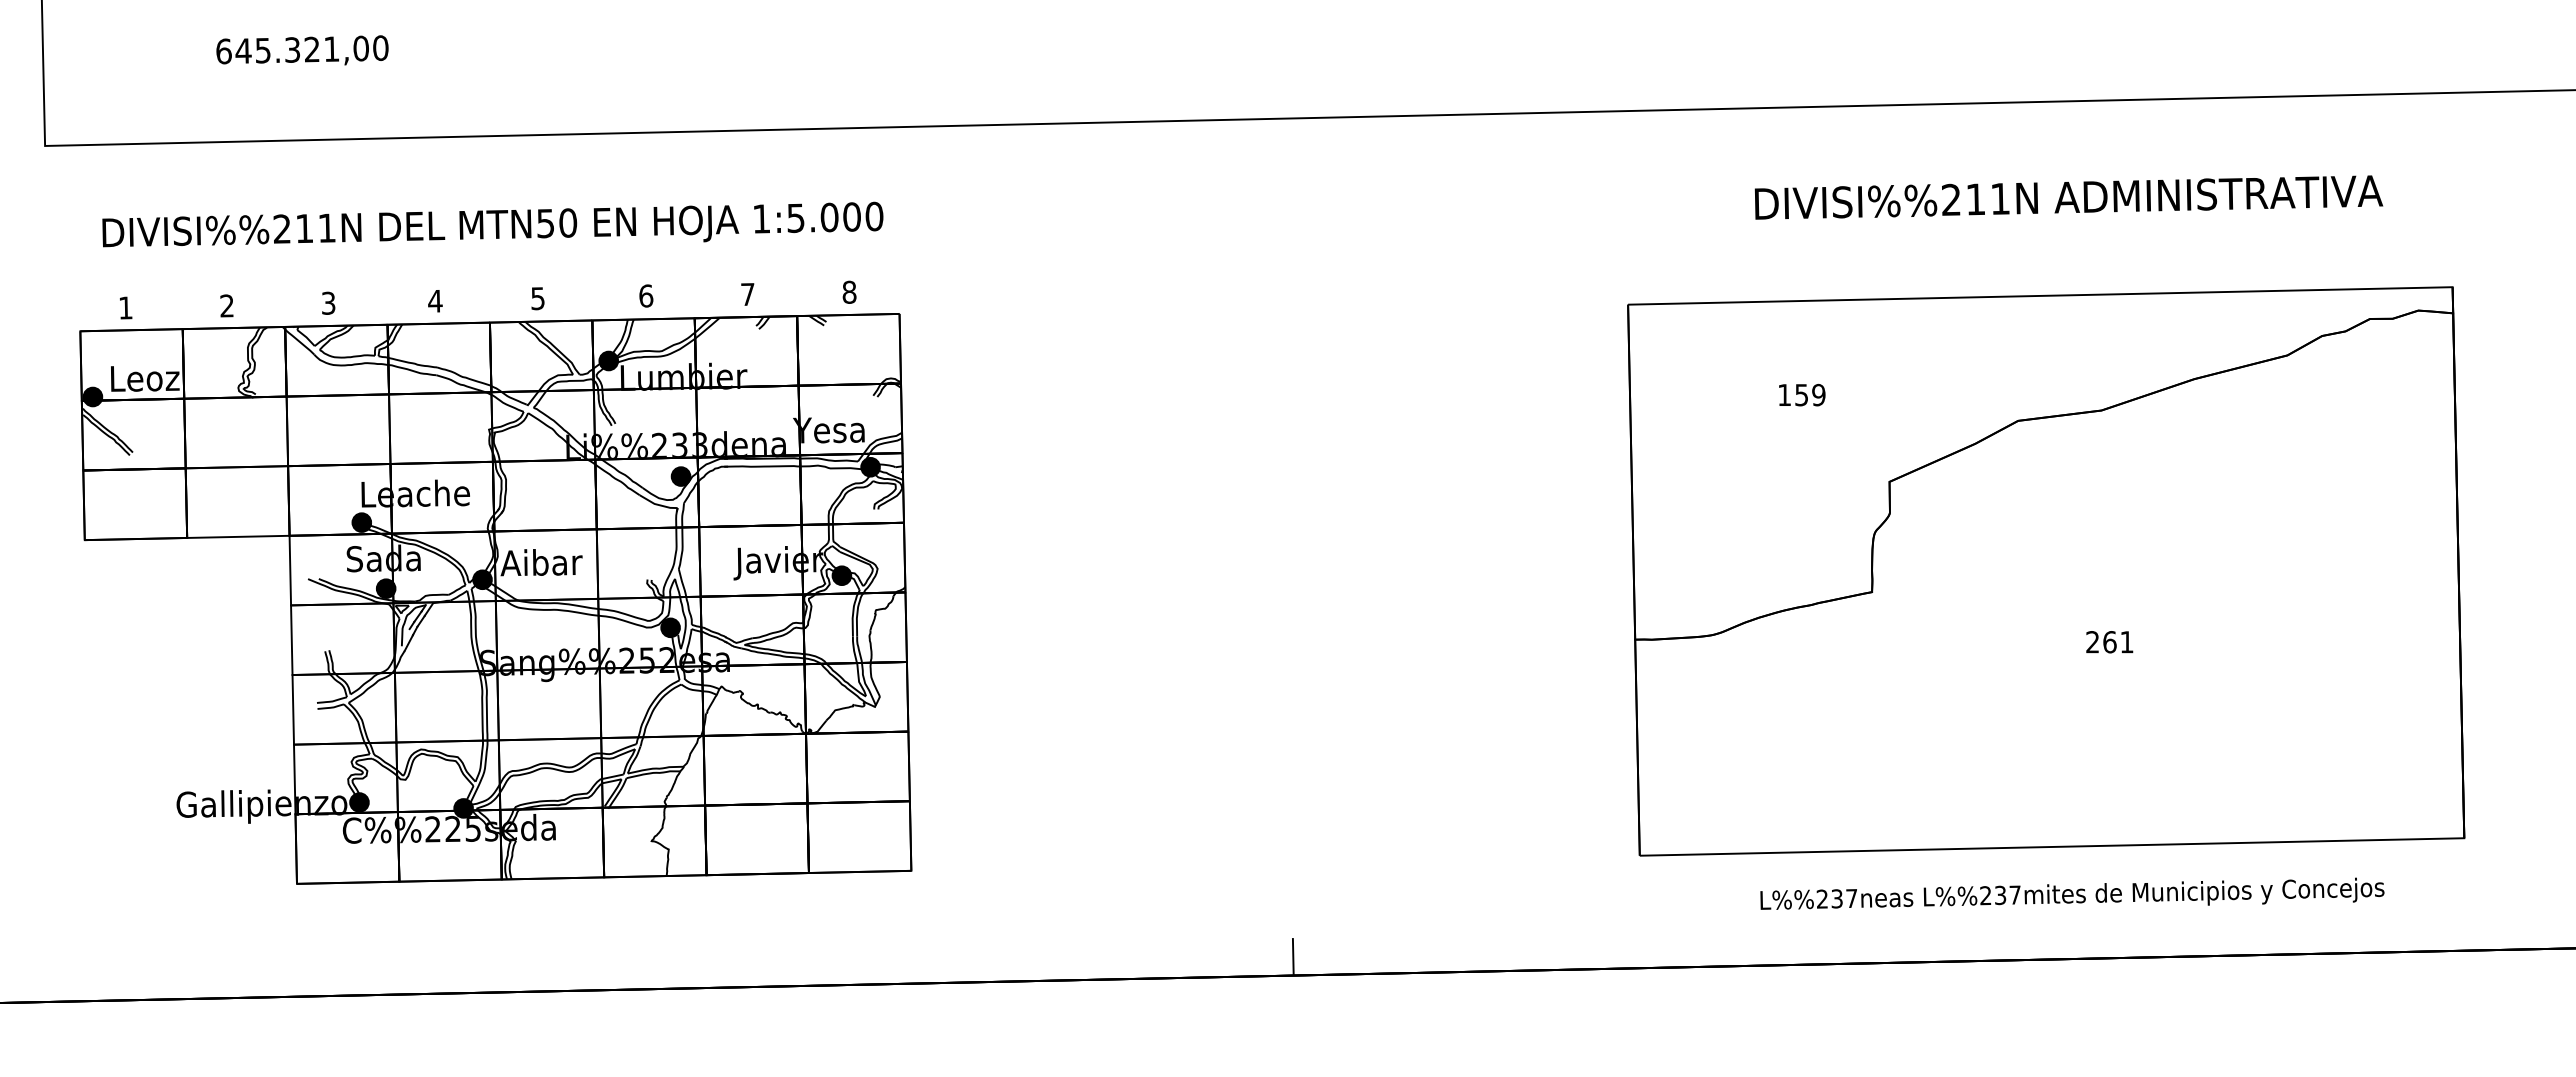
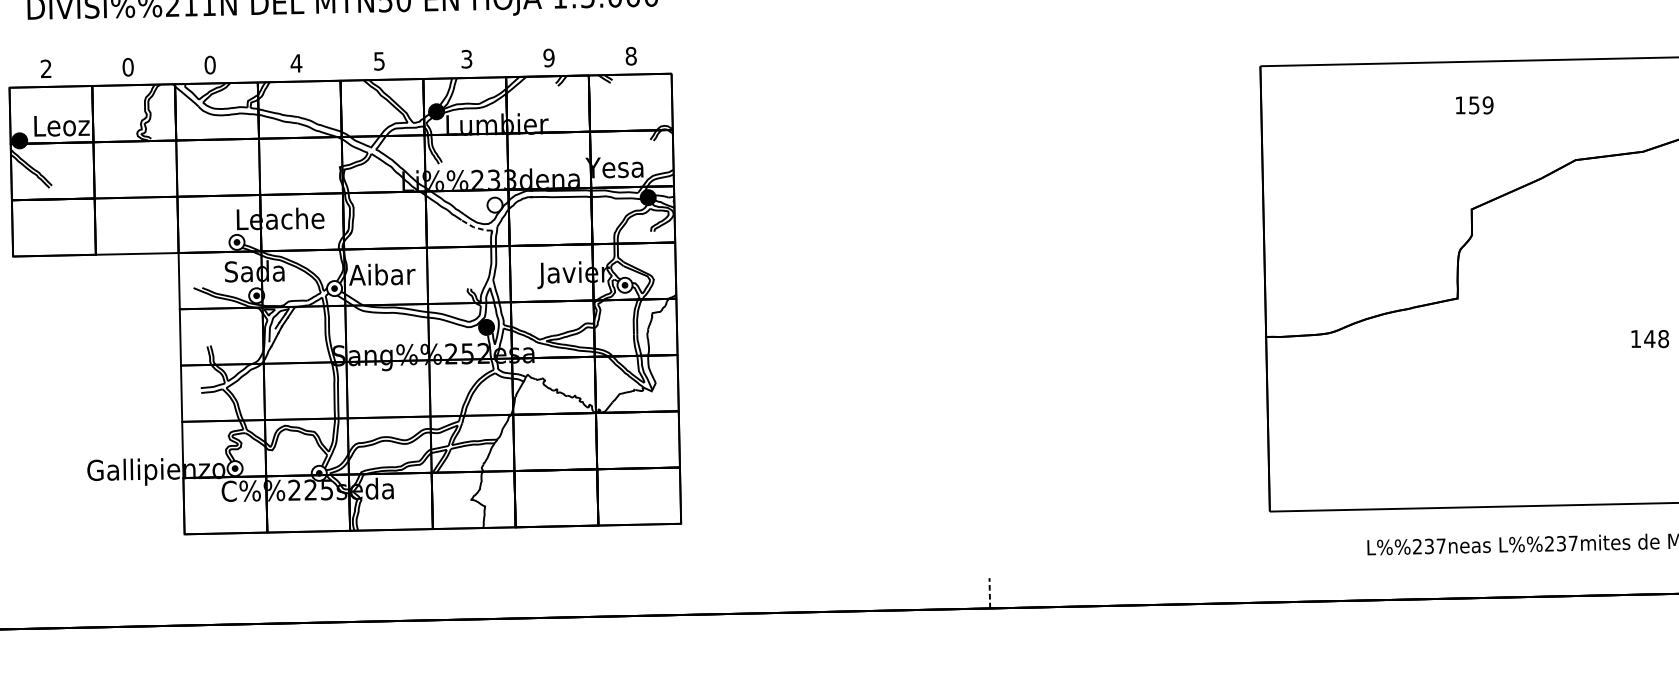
text: (747, 294) -> (548, 58), 7 -> 9
text: (646, 295) -> (467, 58), 6 -> 3
text: (328, 302) -> (210, 64), 3 -> 0
text: (227, 305) -> (128, 66), 2 -> 0
text: (125, 307) -> (46, 68), 1 -> 2
text: (1802, 394) -> (1474, 104), moved
fill: (680, 476) -> (494, 205), removed
line: (657, 504) -> (475, 227), solid -> dashed
fill: (361, 522) -> (236, 242), removed
fill: (841, 575) -> (624, 285), removed
fill: (482, 579) -> (334, 288), removed
fill: (385, 588) -> (256, 295), removed
text: (2109, 642) -> (1649, 339), 261 -> 148
fill: (359, 802) -> (235, 468), removed
fill: (463, 808) -> (319, 473), removed
line: (1293, 956) -> (989, 593), solid -> dashed

